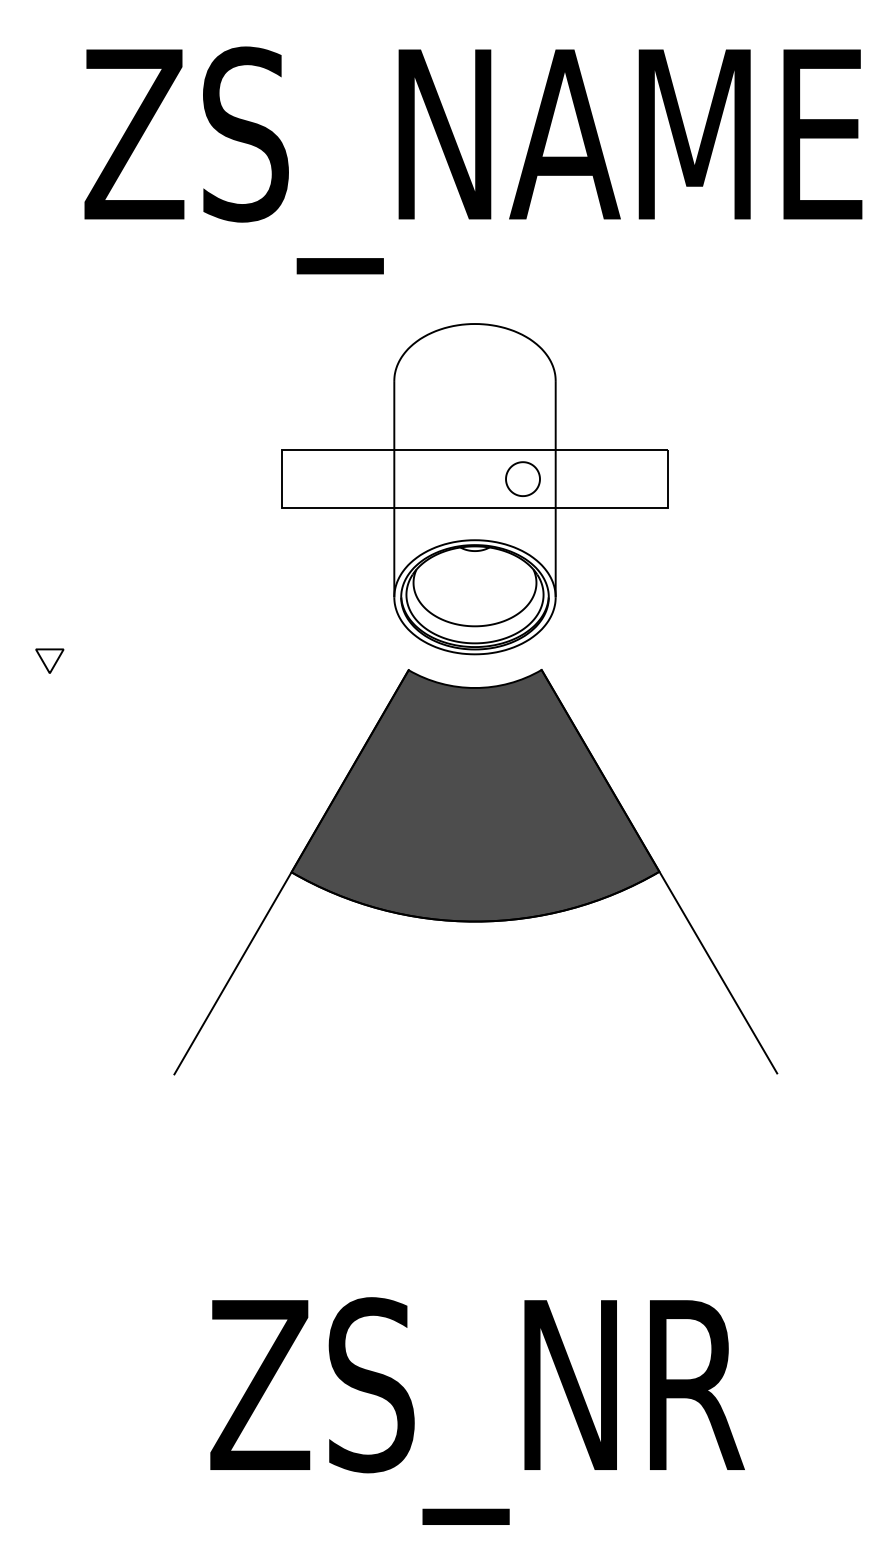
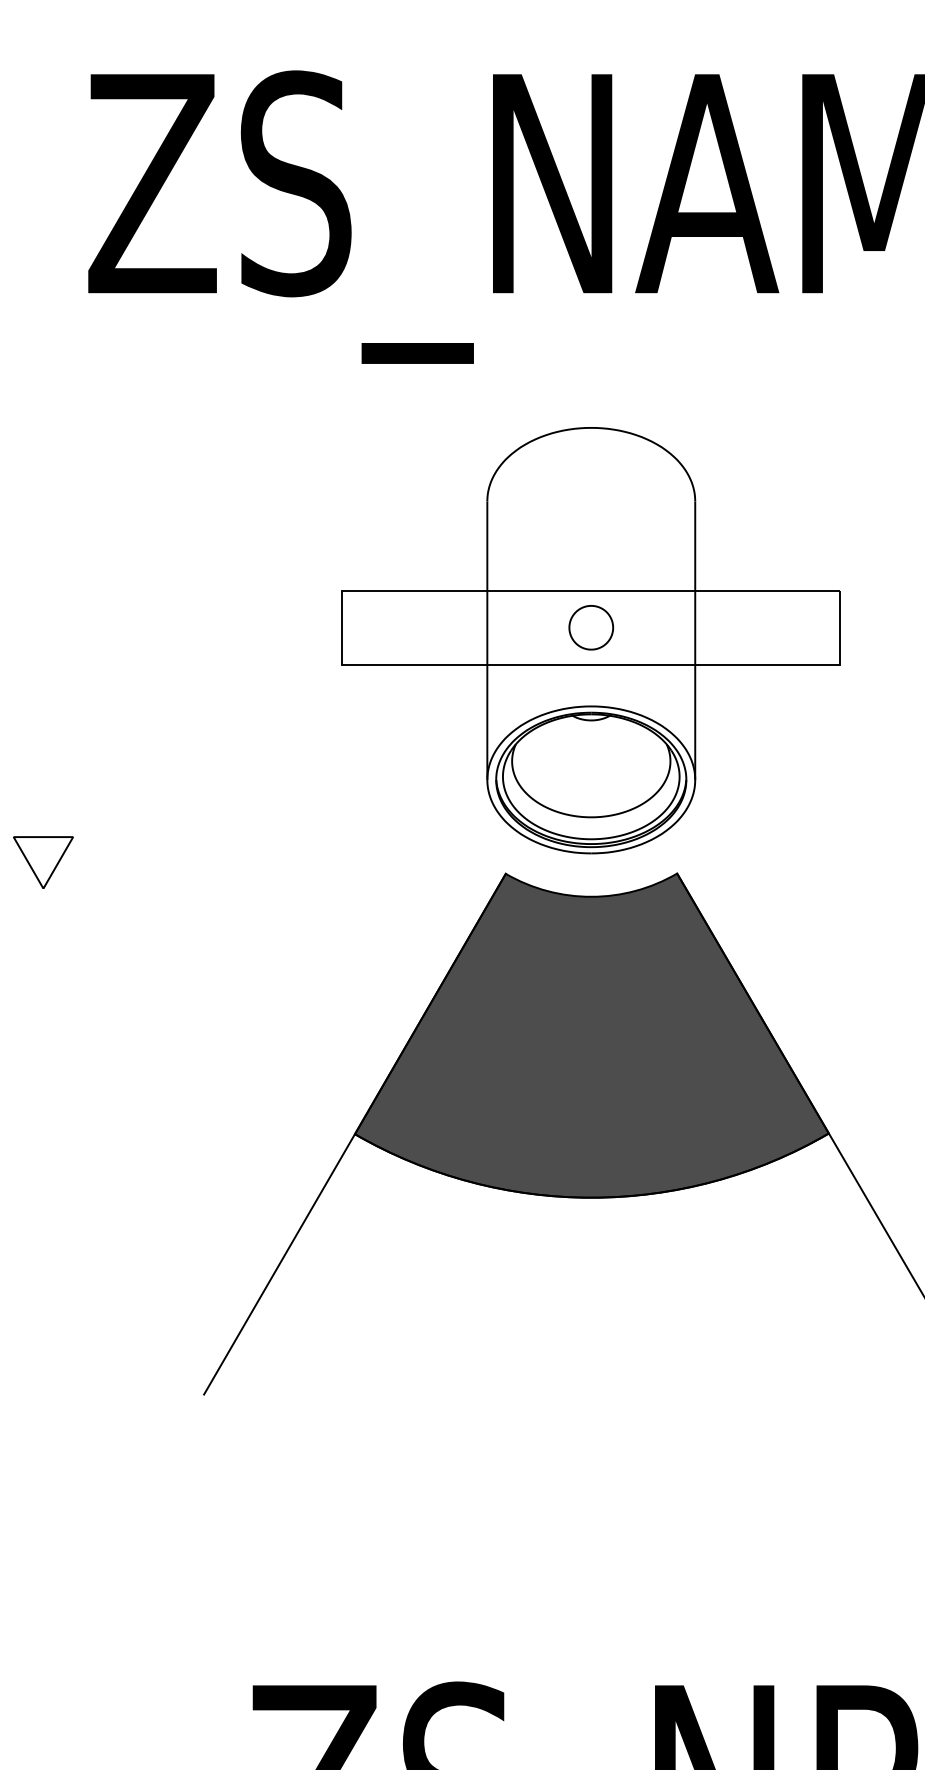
part: (522, 478) -> (590, 626), moved
part: (49, 660) -> (43, 861), size x1.67

